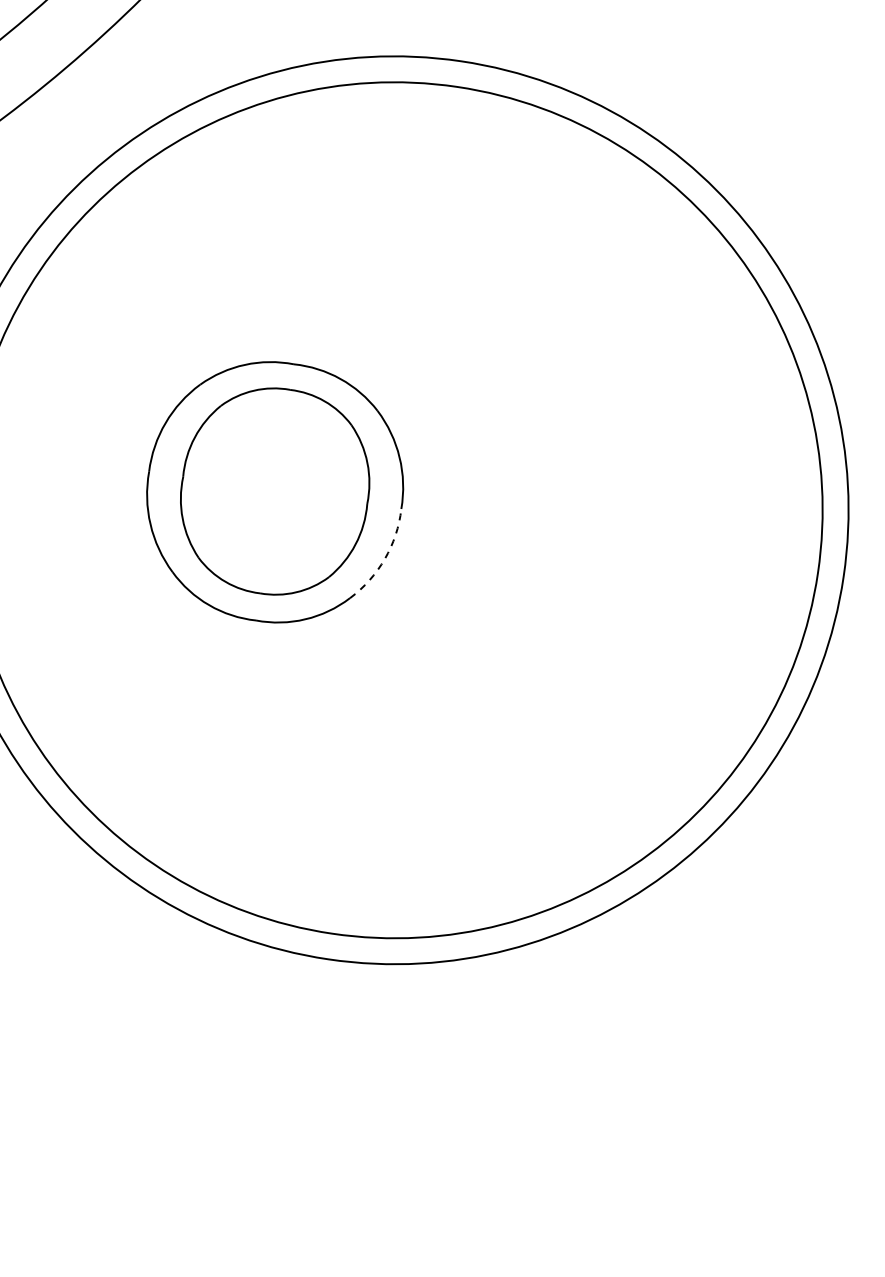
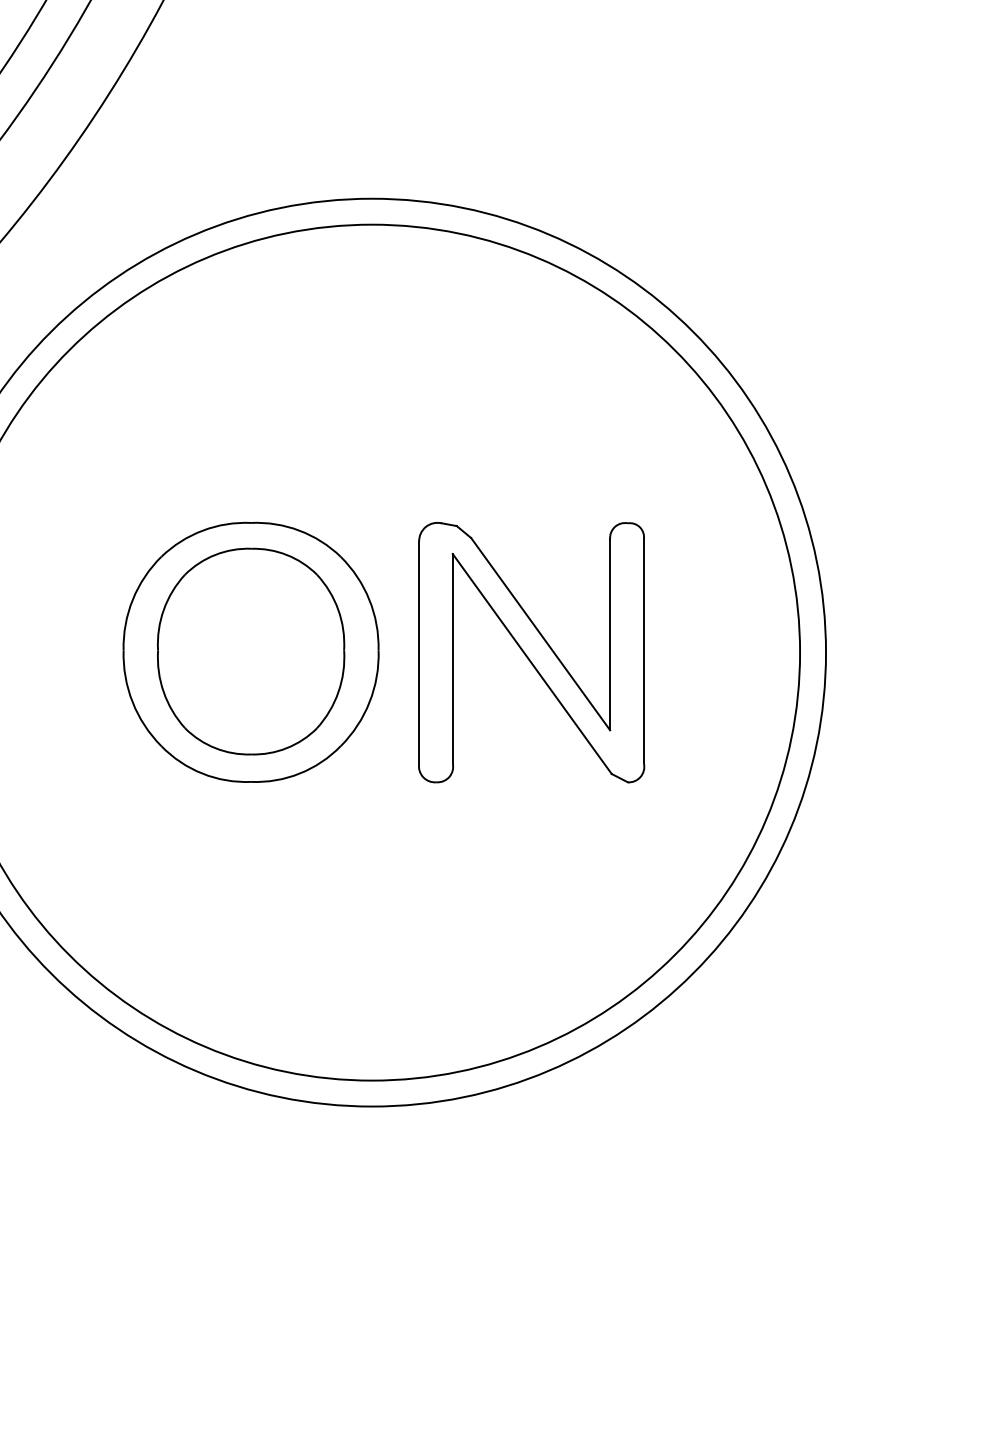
part: (552, 533) -> (531, 652), added
arc: (384, 559) -> (369, 702), dashed -> solid

